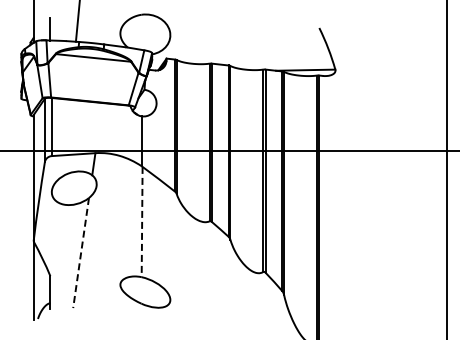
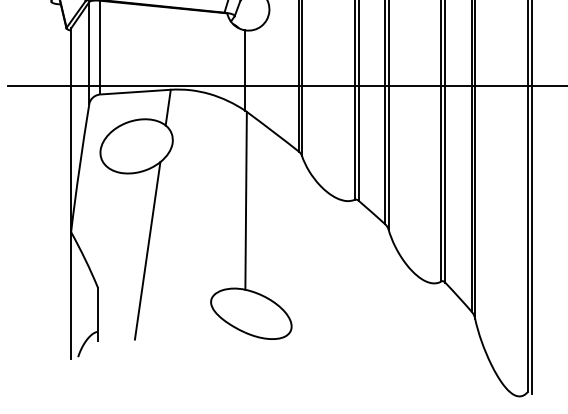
line: (142, 222) -> (246, 201), dashed -> solid
line: (81, 253) -> (148, 251), dashed -> solid

